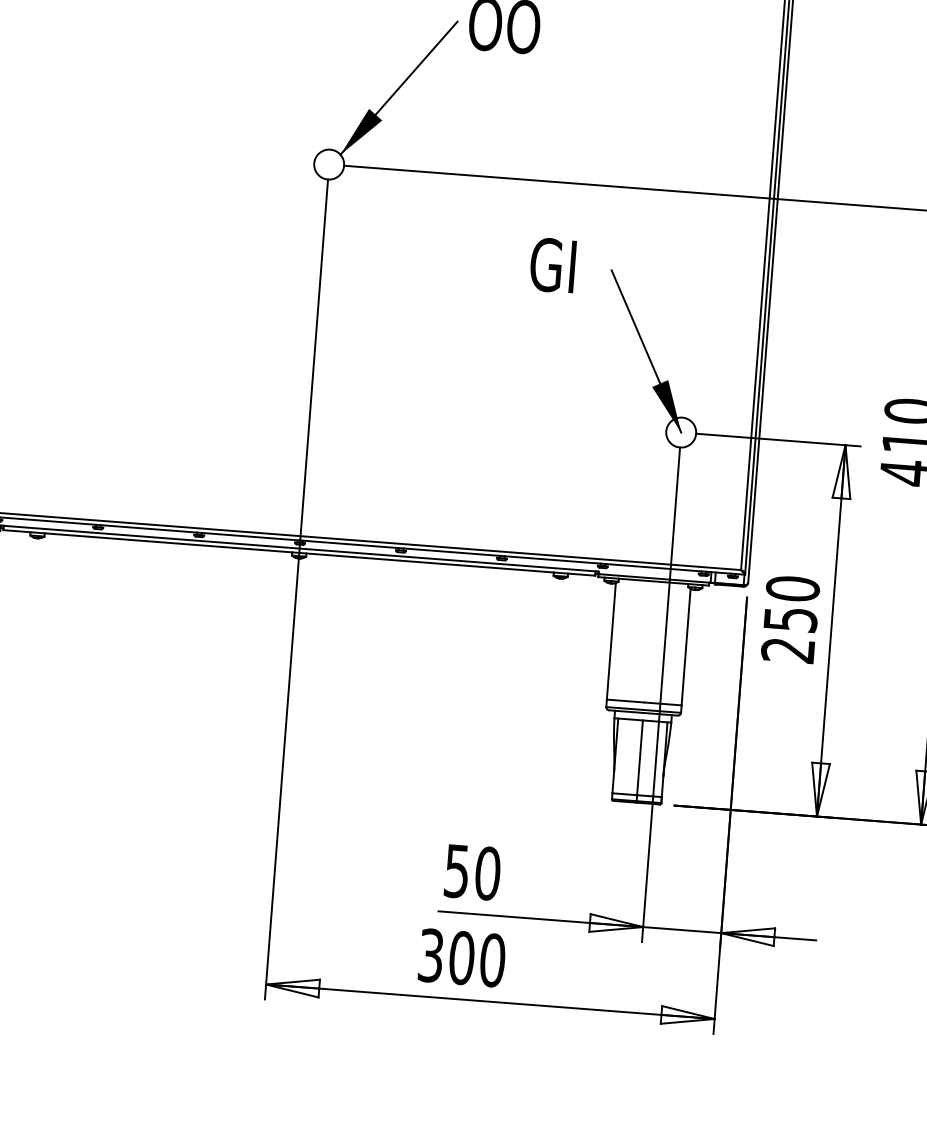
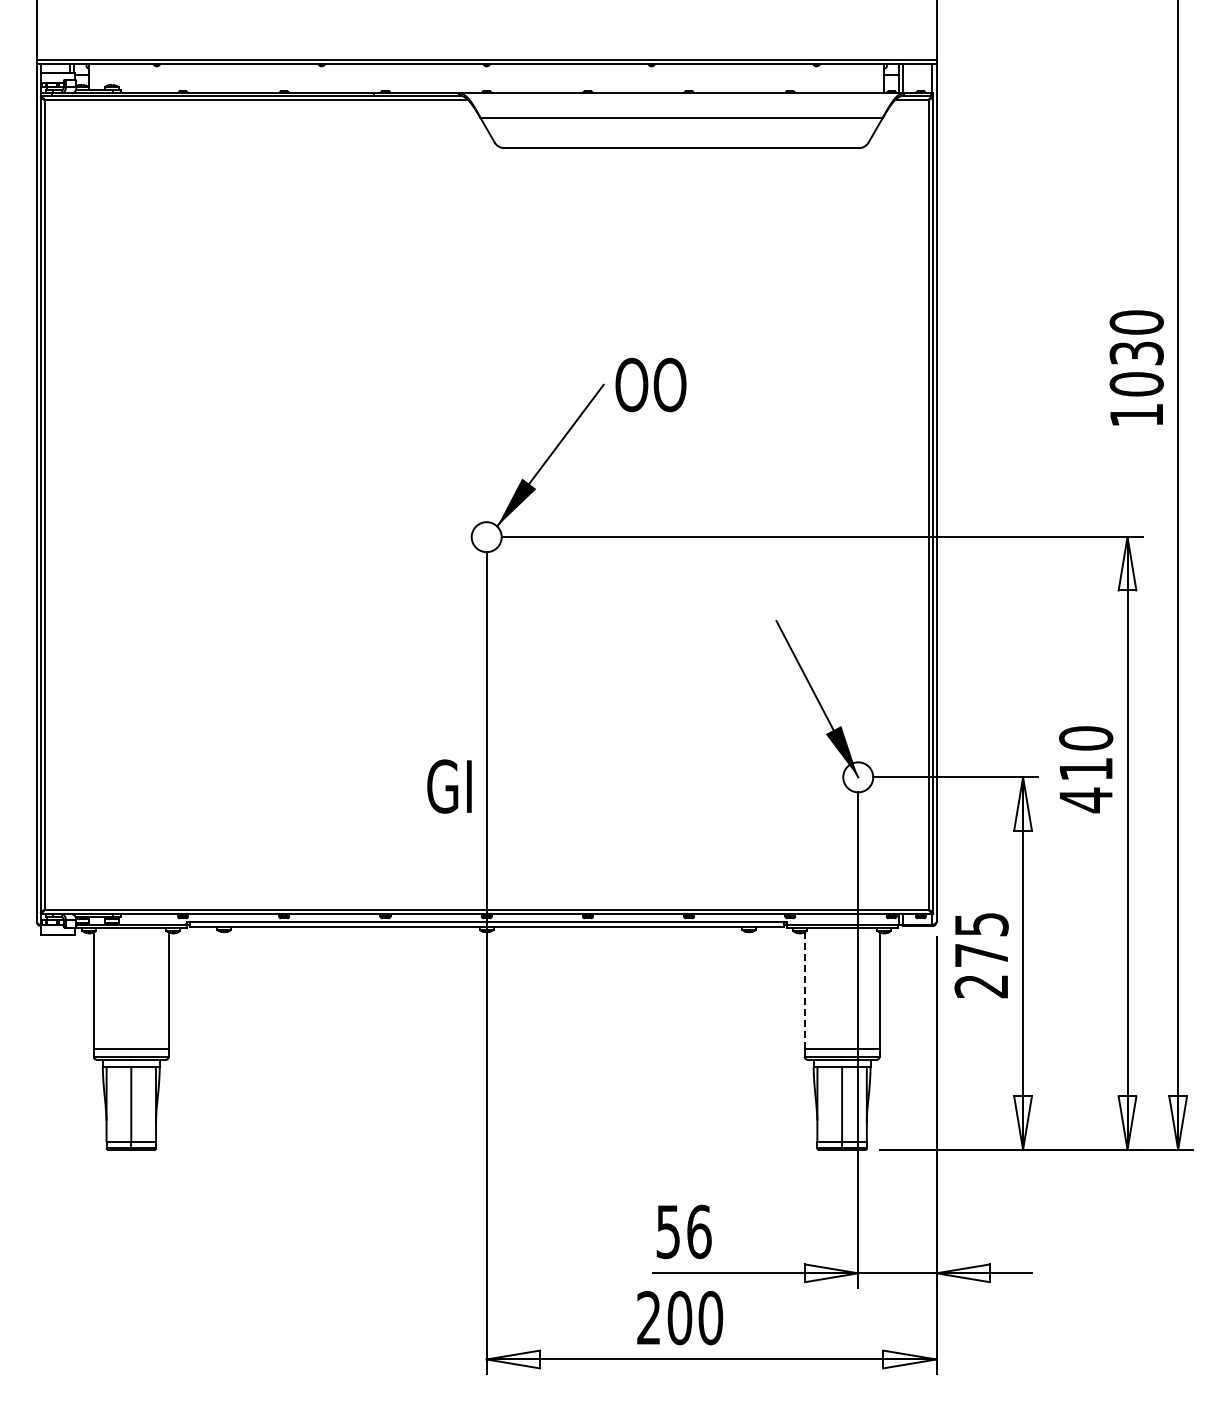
text: (552, 265) -> (449, 786), moved
text: (791, 603) -> (981, 939), 250 -> 275
line: (611, 641) -> (804, 991), solid -> dashed
text: (488, 873) -> (699, 1231), 50 -> 56
text: (430, 956) -> (648, 1318), 300 -> 200

